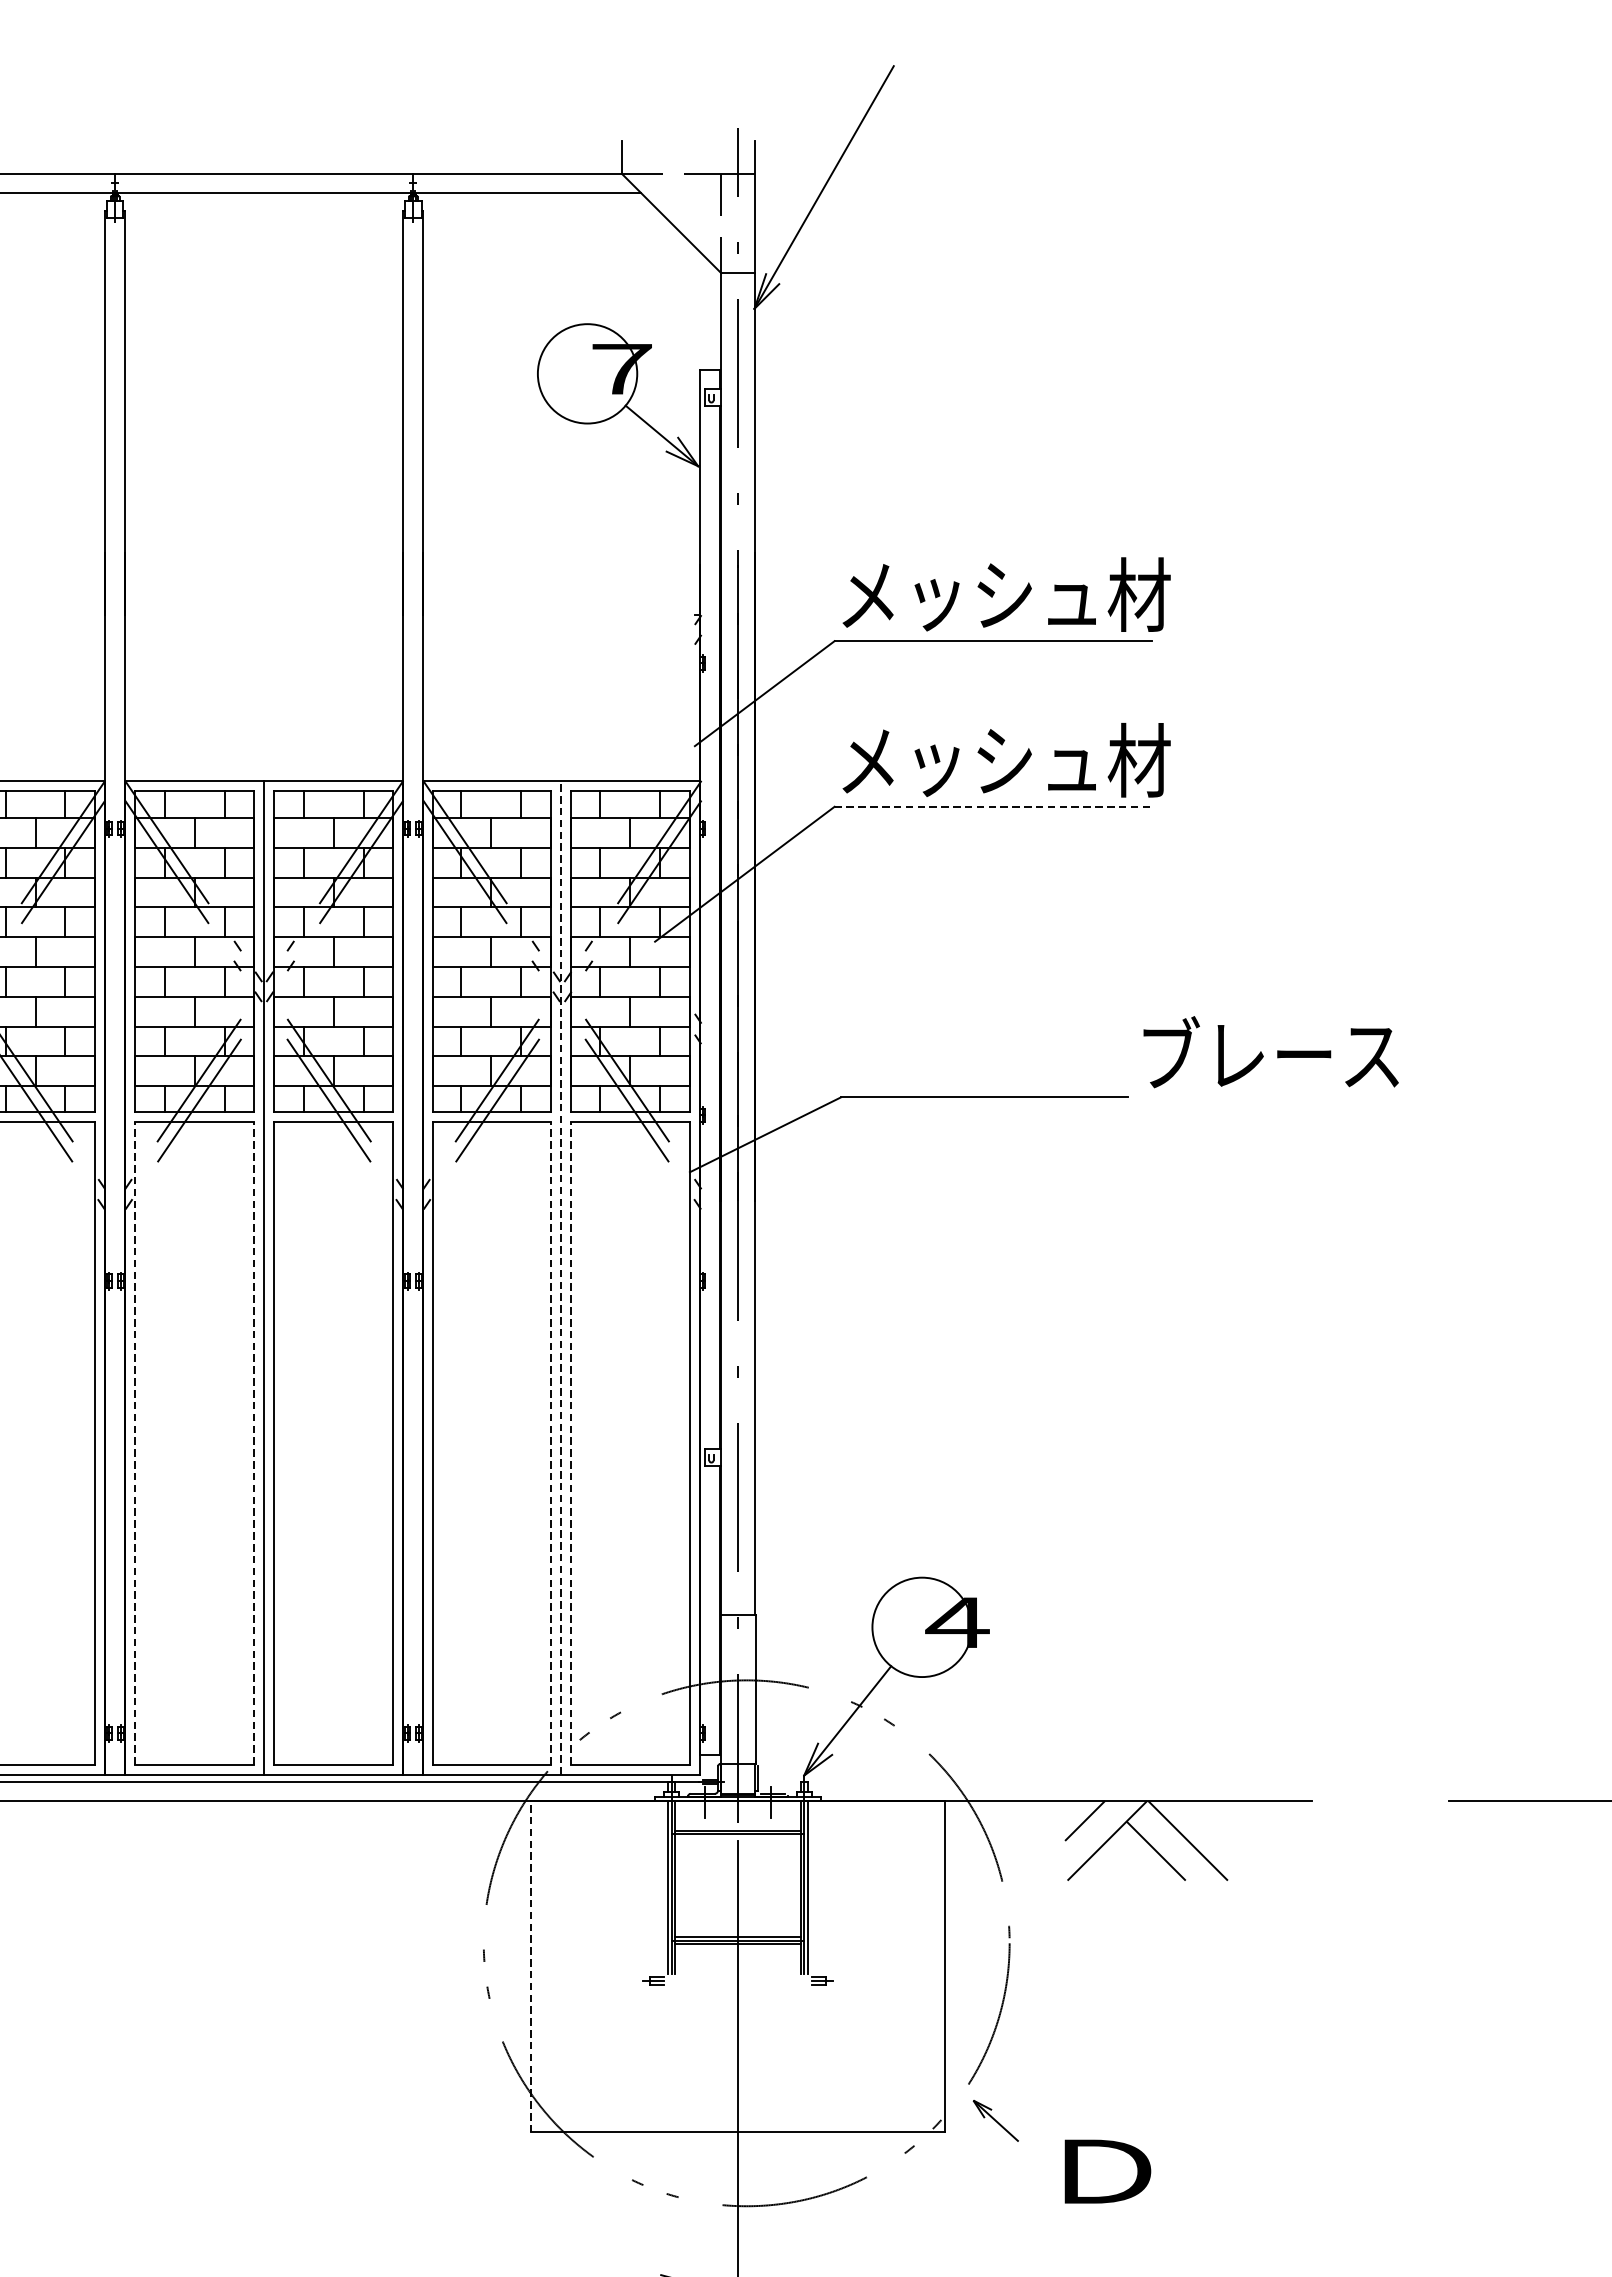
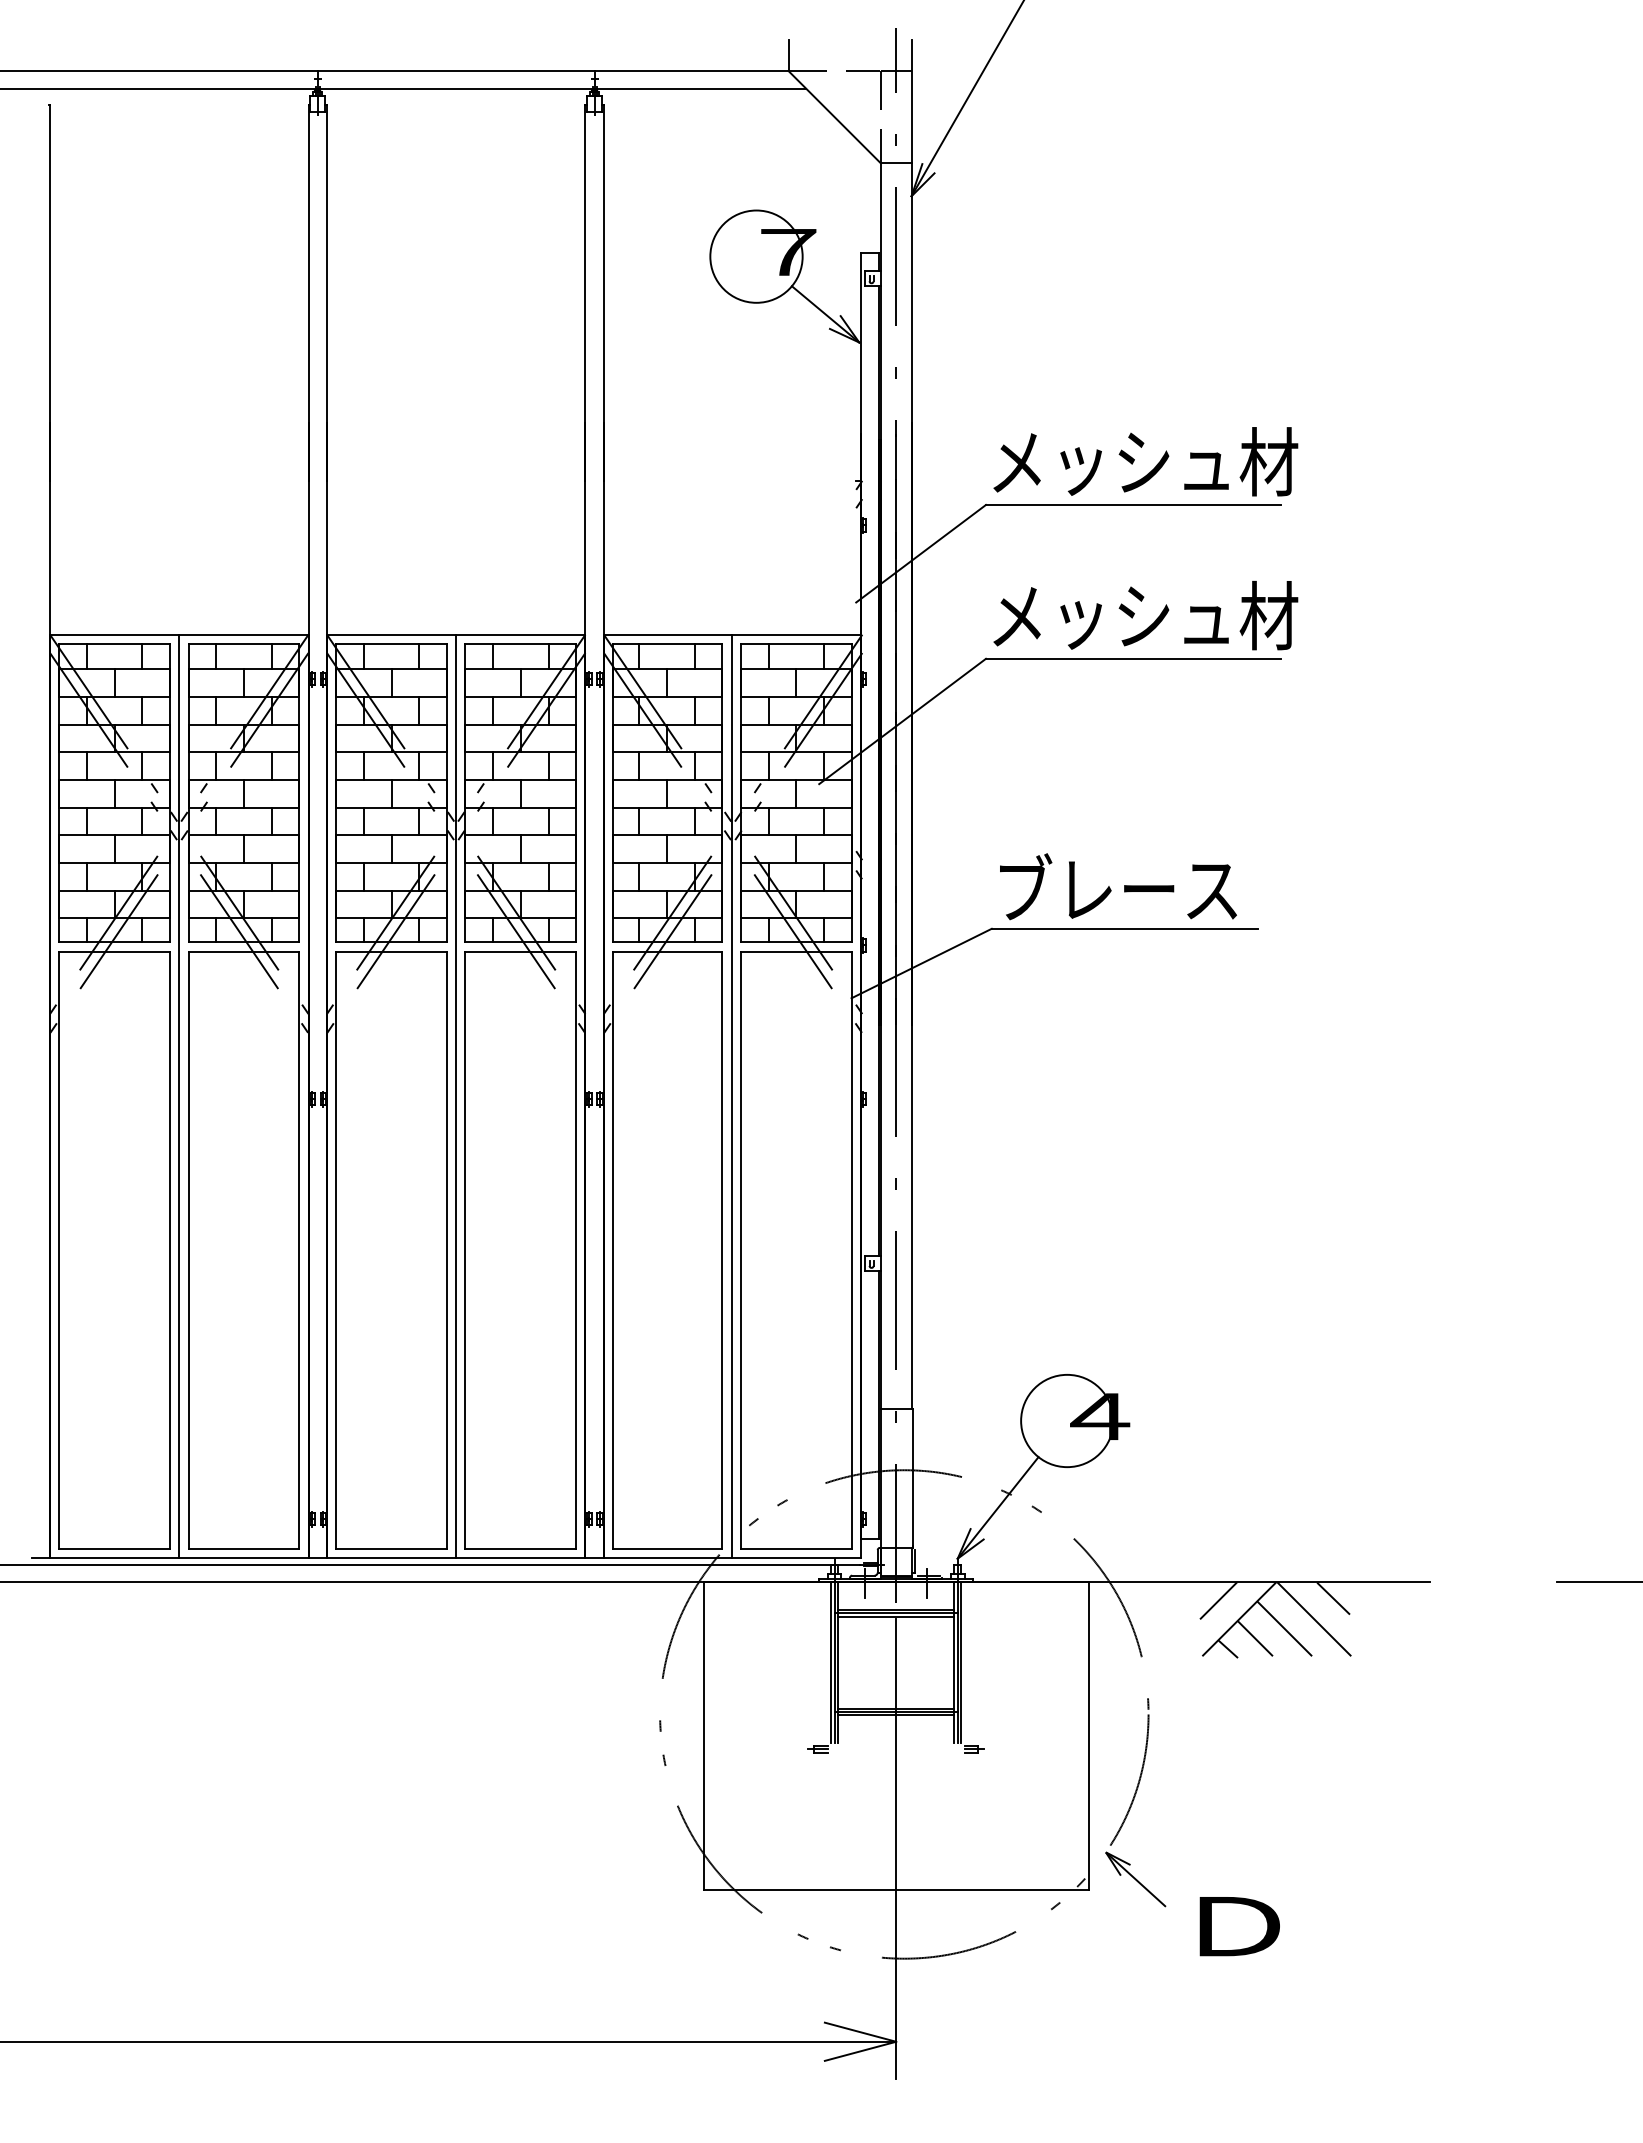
line: (993, 806) -> (1133, 658), dashed -> solid
text: (1271, 1051) -> (1118, 886), moved
line: (560, 1278) -> (731, 1096), dashed -> solid
line: (135, 1442) -> (336, 1249), dashed -> solid
line: (253, 1442) -> (446, 1249), dashed -> solid
line: (550, 1442) -> (722, 1249), dashed -> solid
line: (570, 1442) -> (740, 1249), dashed -> solid
line: (1208, 1818) -> (1333, 1598), added
line: (738, 1837) -> (896, 1616), added
line: (1123, 1861) -> (1254, 1638), added
line: (1095, 1873) -> (1228, 1649), added
line: (530, 1967) -> (703, 1736), dashed -> solid
part: (995, 2120) -> (1135, 1879), size x1.43

